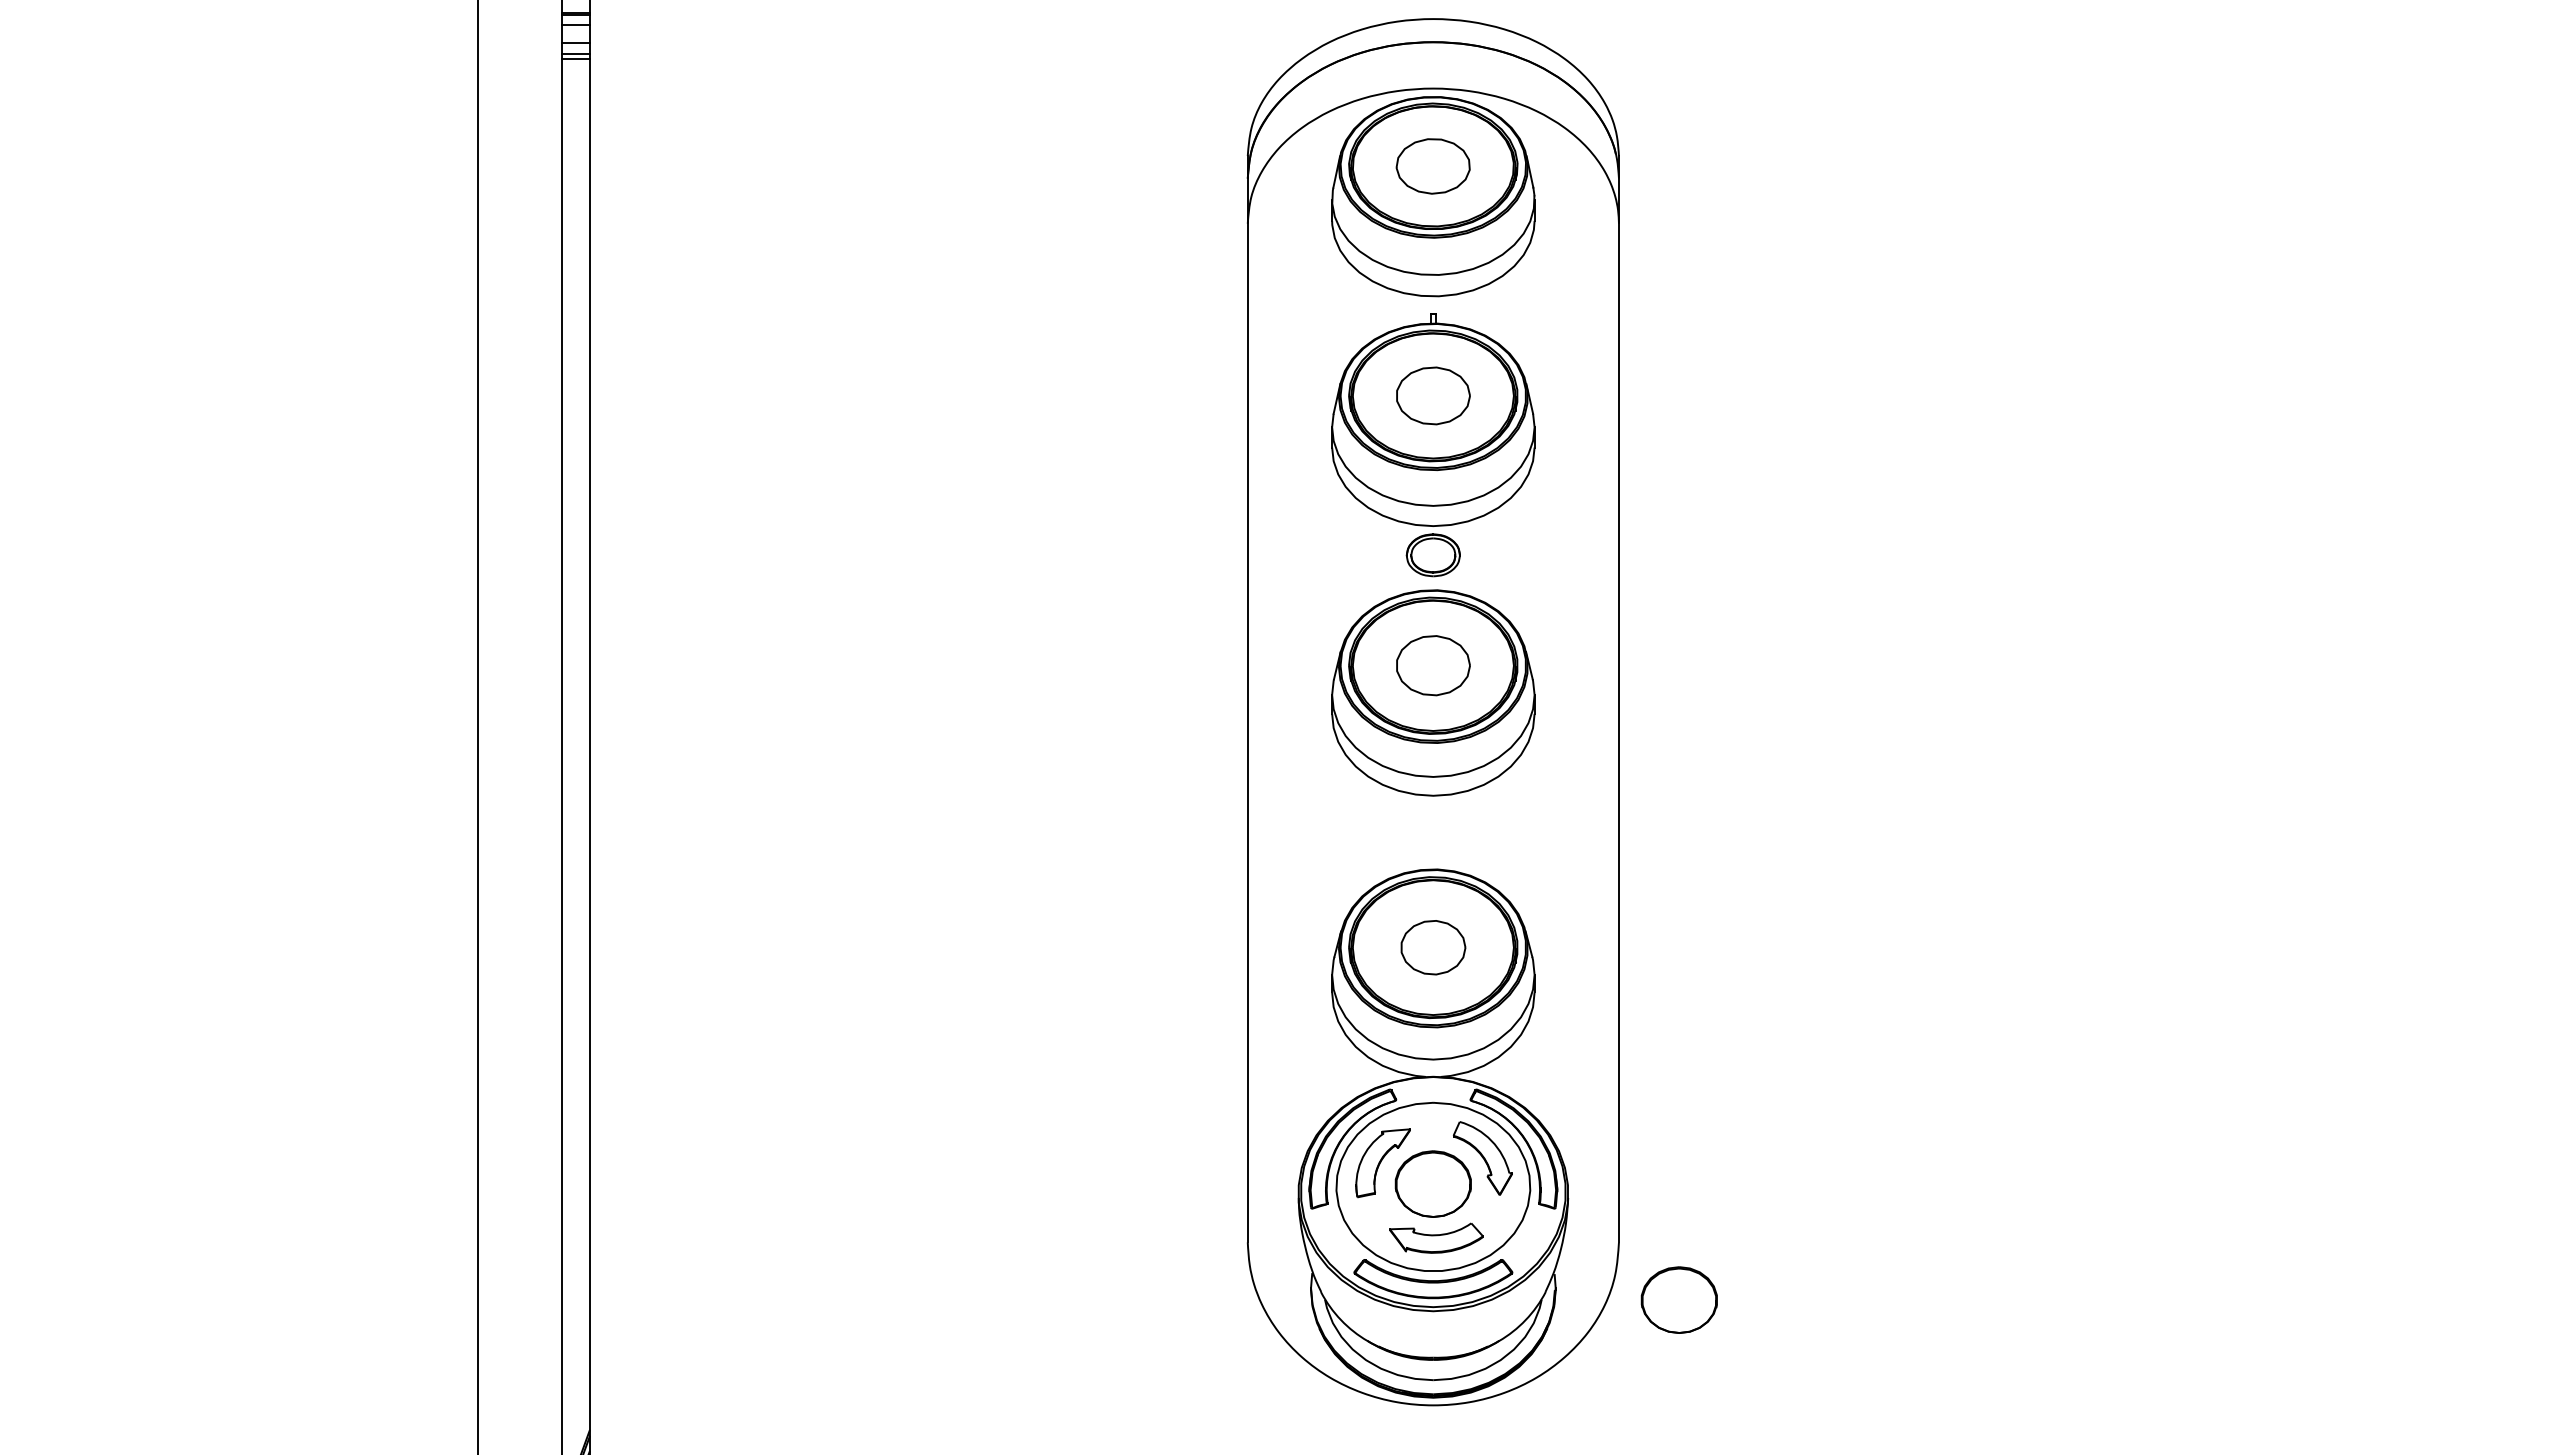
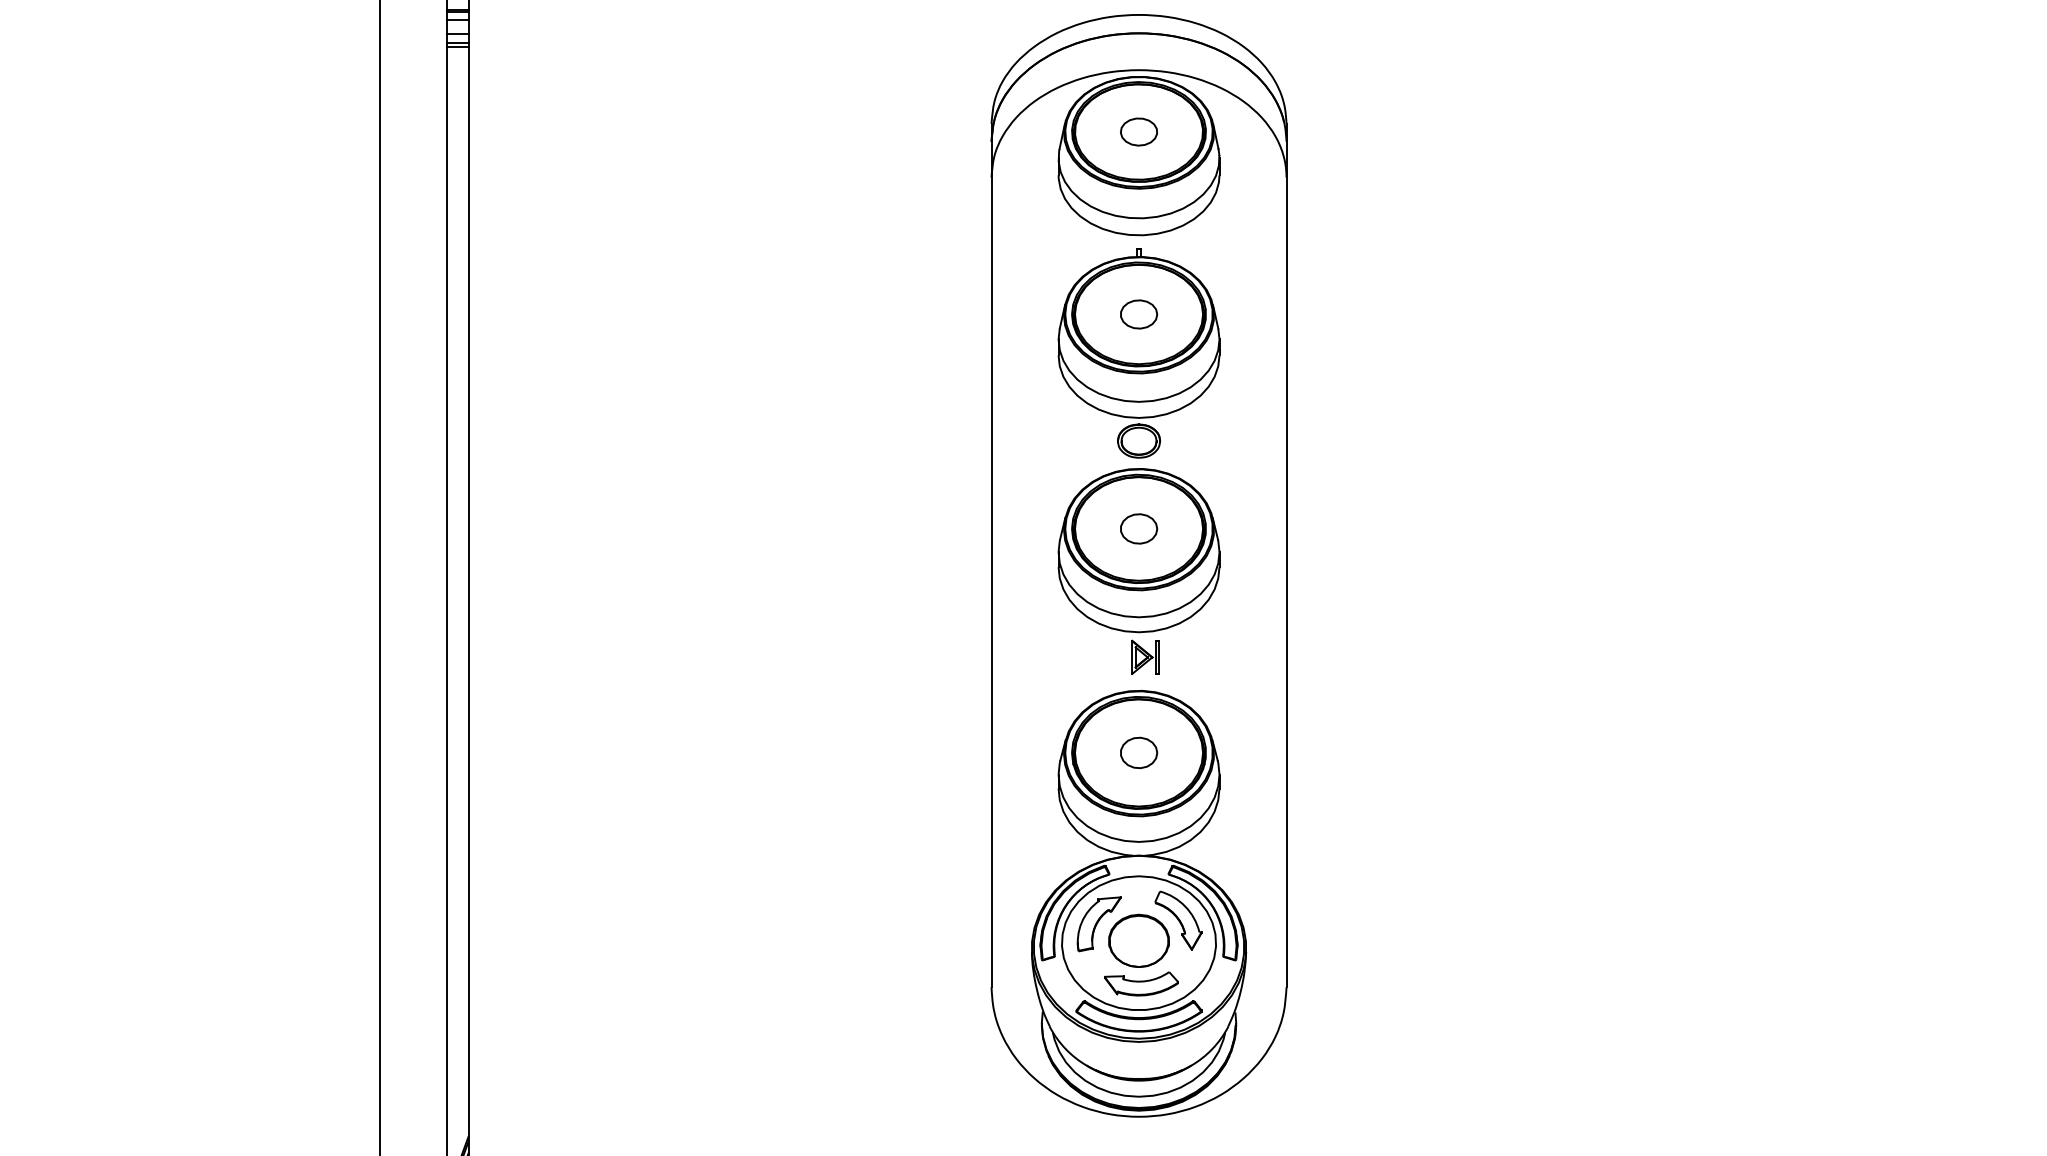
part: (1433, 166) -> (1139, 132), size x0.62
part: (1433, 395) -> (1139, 314), size x0.62
part: (1433, 665) -> (1139, 528), size x0.62
part: (1441, 827) -> (1145, 657), added
part: (1433, 947) -> (1139, 752), size x0.71
part: (1678, 1299) -> (1333, 1032), removed

